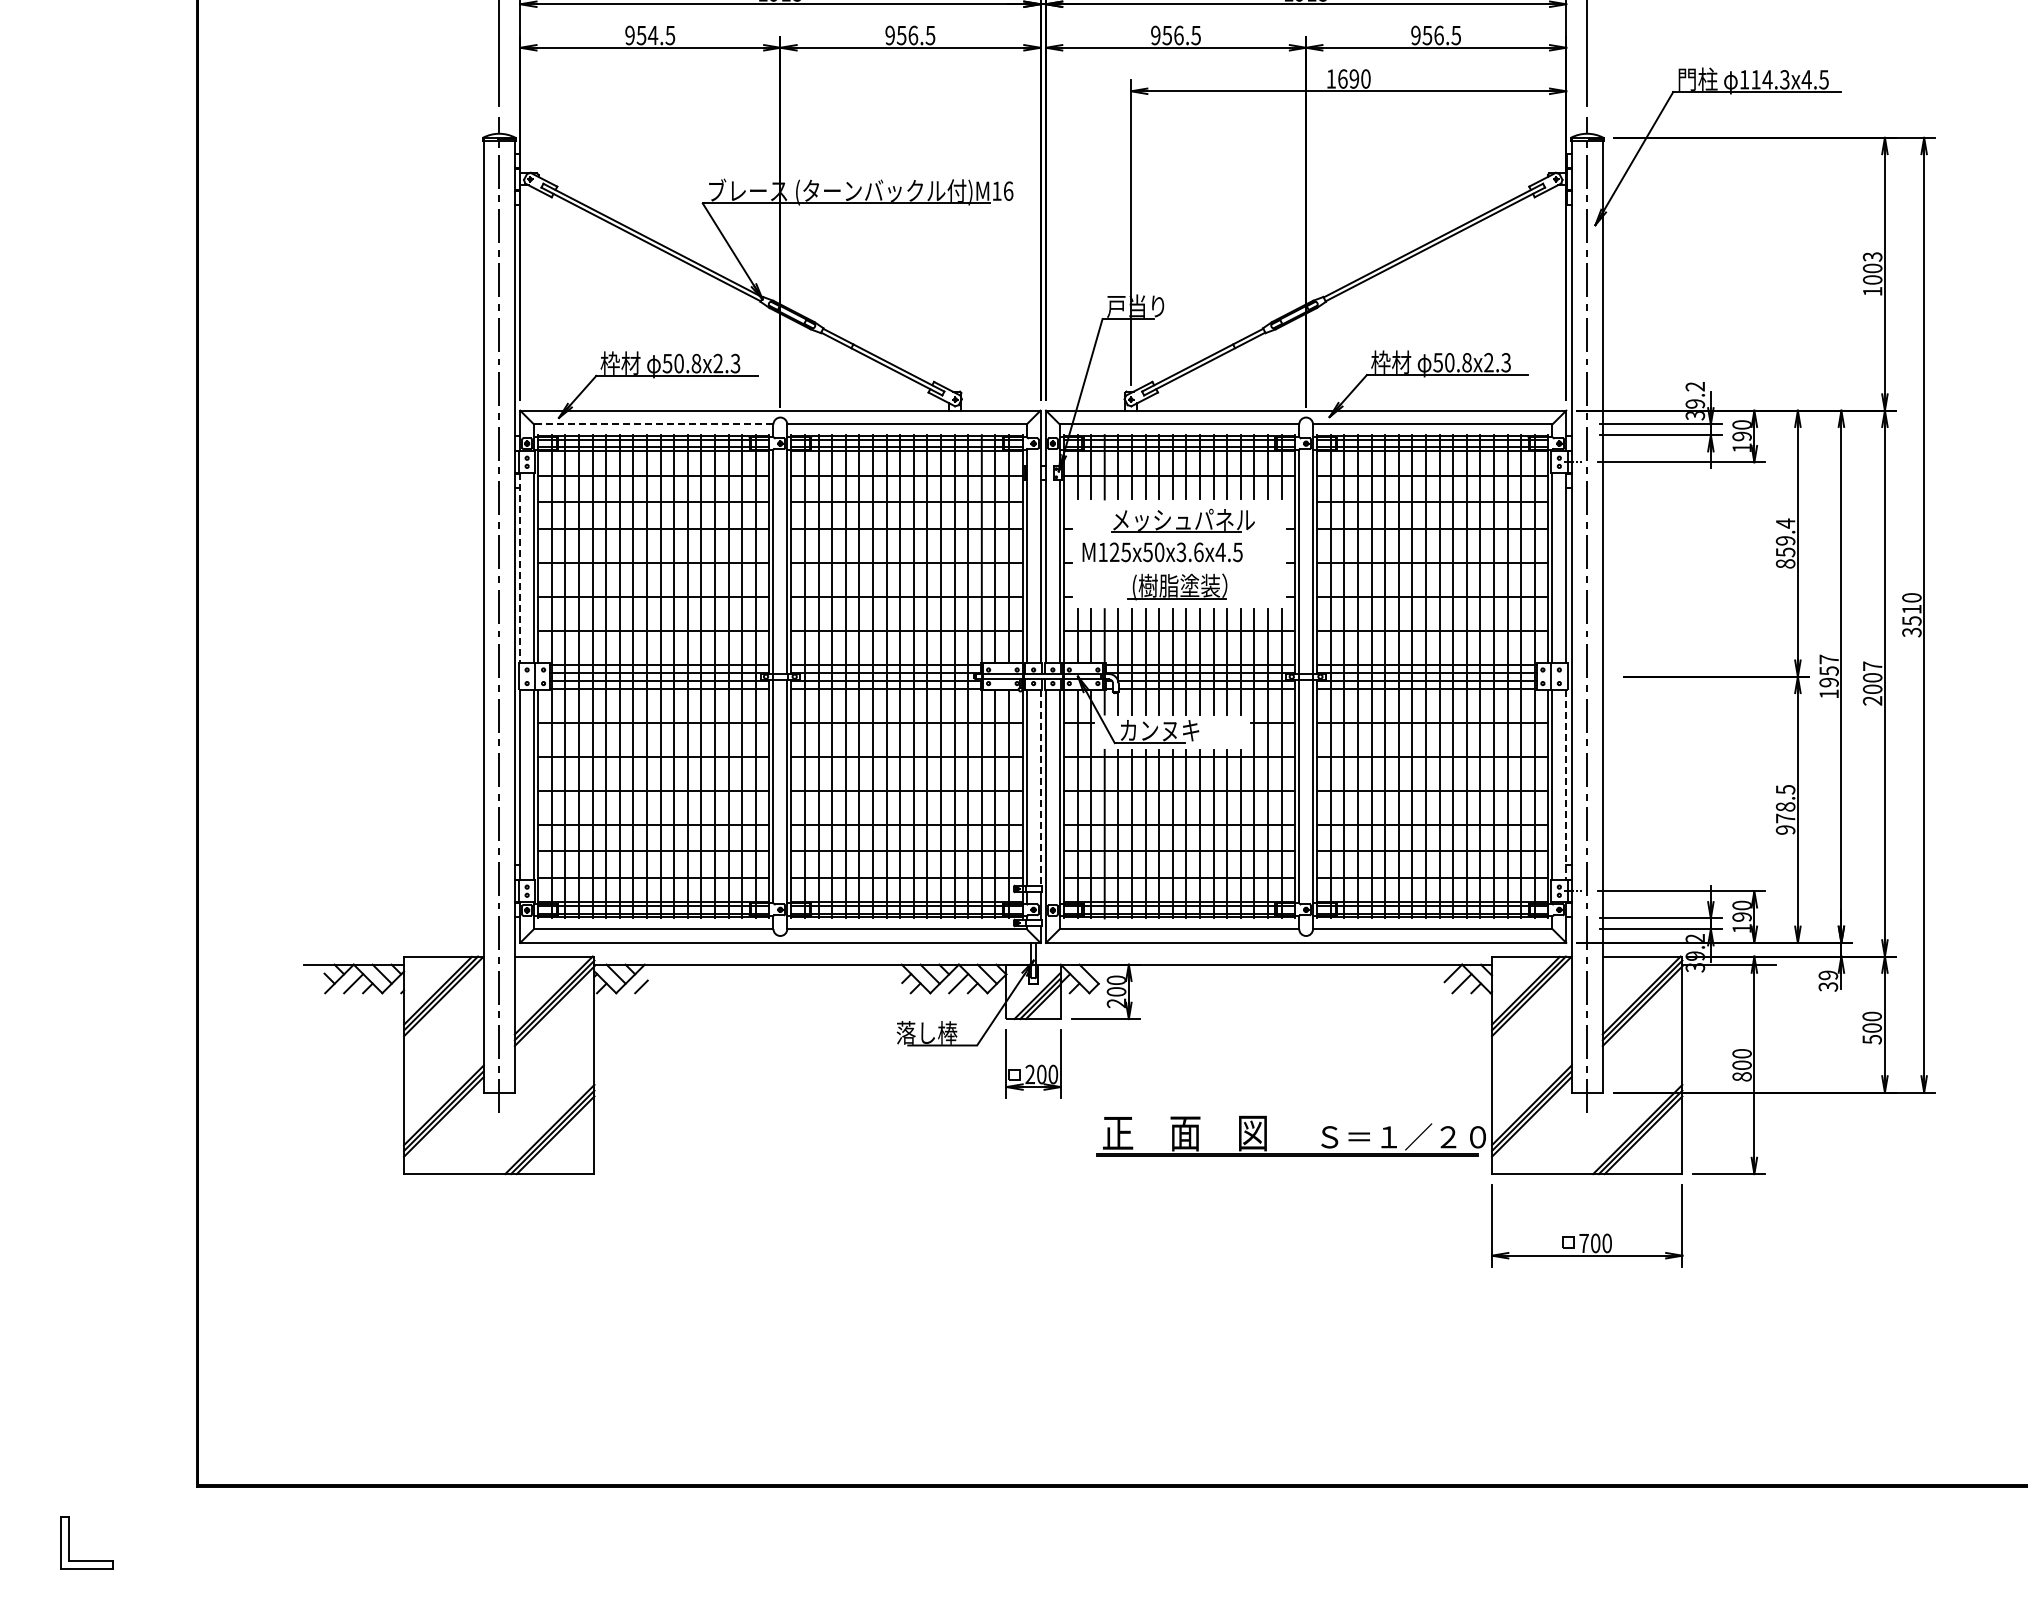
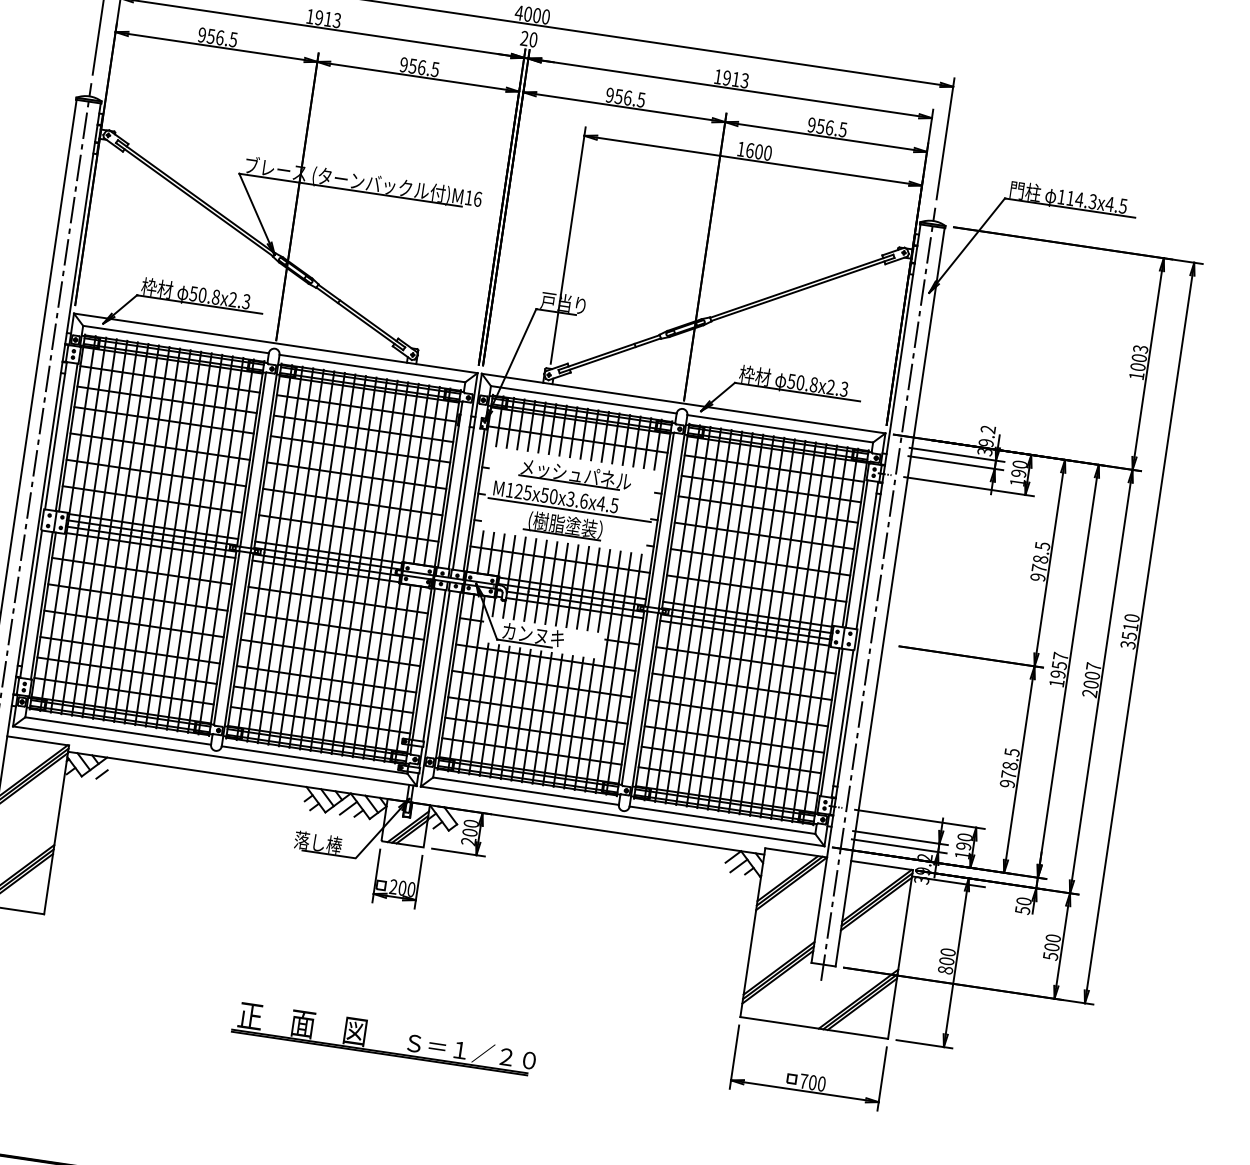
text: (652, 35) -> (219, 37), 954.5 -> 956.5
text: (1354, 78) -> (759, 151), 1690 -> 1600
line: (653, 424) -> (175, 339), dashed -> solid
text: (1785, 543) -> (1040, 561), 859.4 -> 978.5
line: (1181, 566) -> (569, 510), added
line: (520, 568) -> (56, 436), dashed -> solid
line: (1566, 785) -> (842, 724), dashed -> solid
line: (1040, 787) -> (434, 665), dashed -> solid
text: (1828, 980) -> (1023, 905), 39 -> 50
part: (1290, 1153) -> (382, 1051), moved

